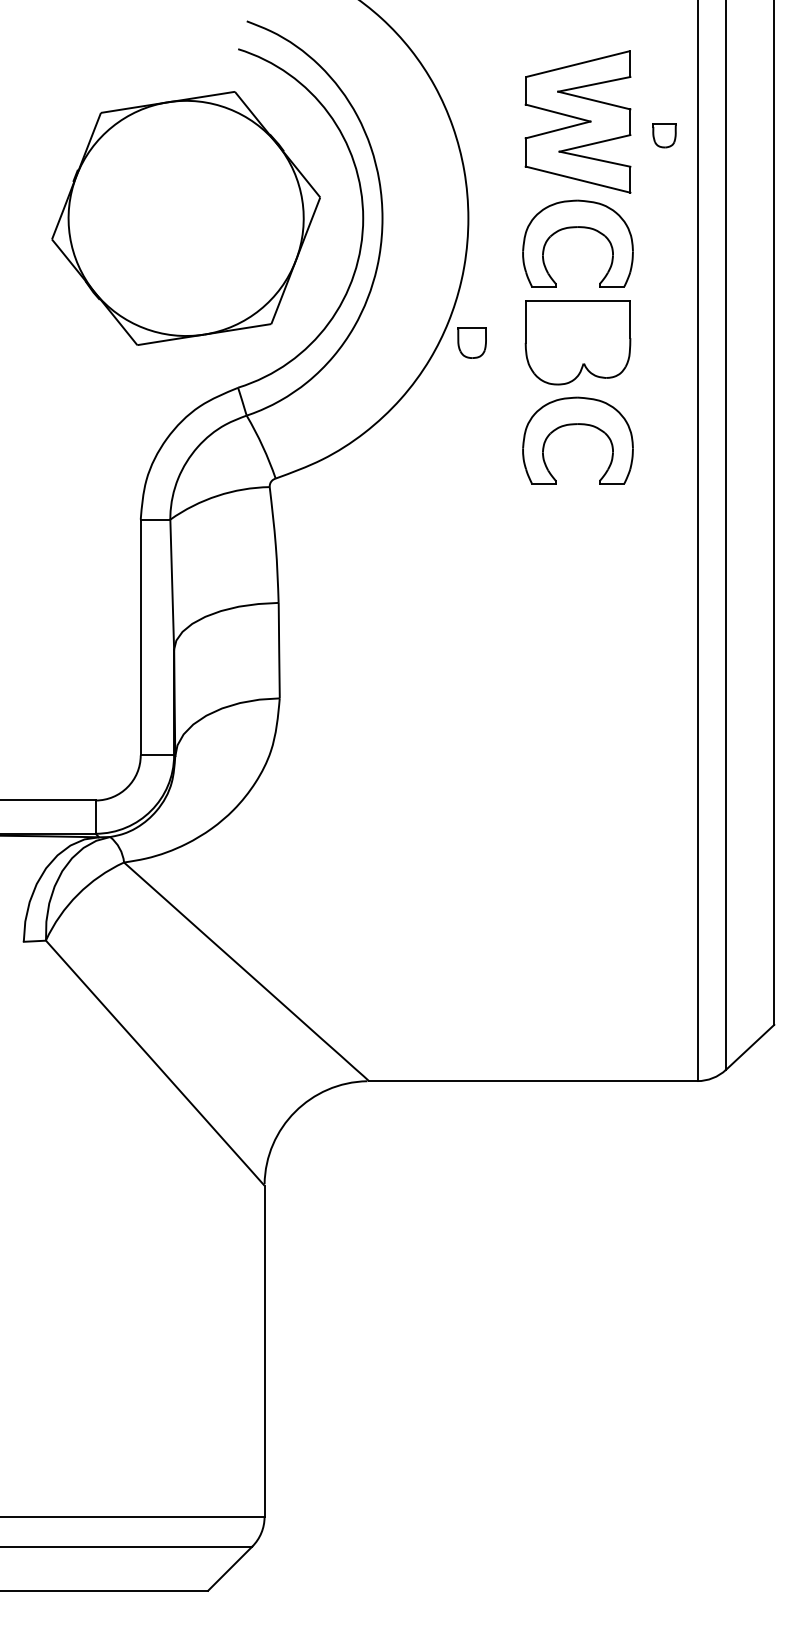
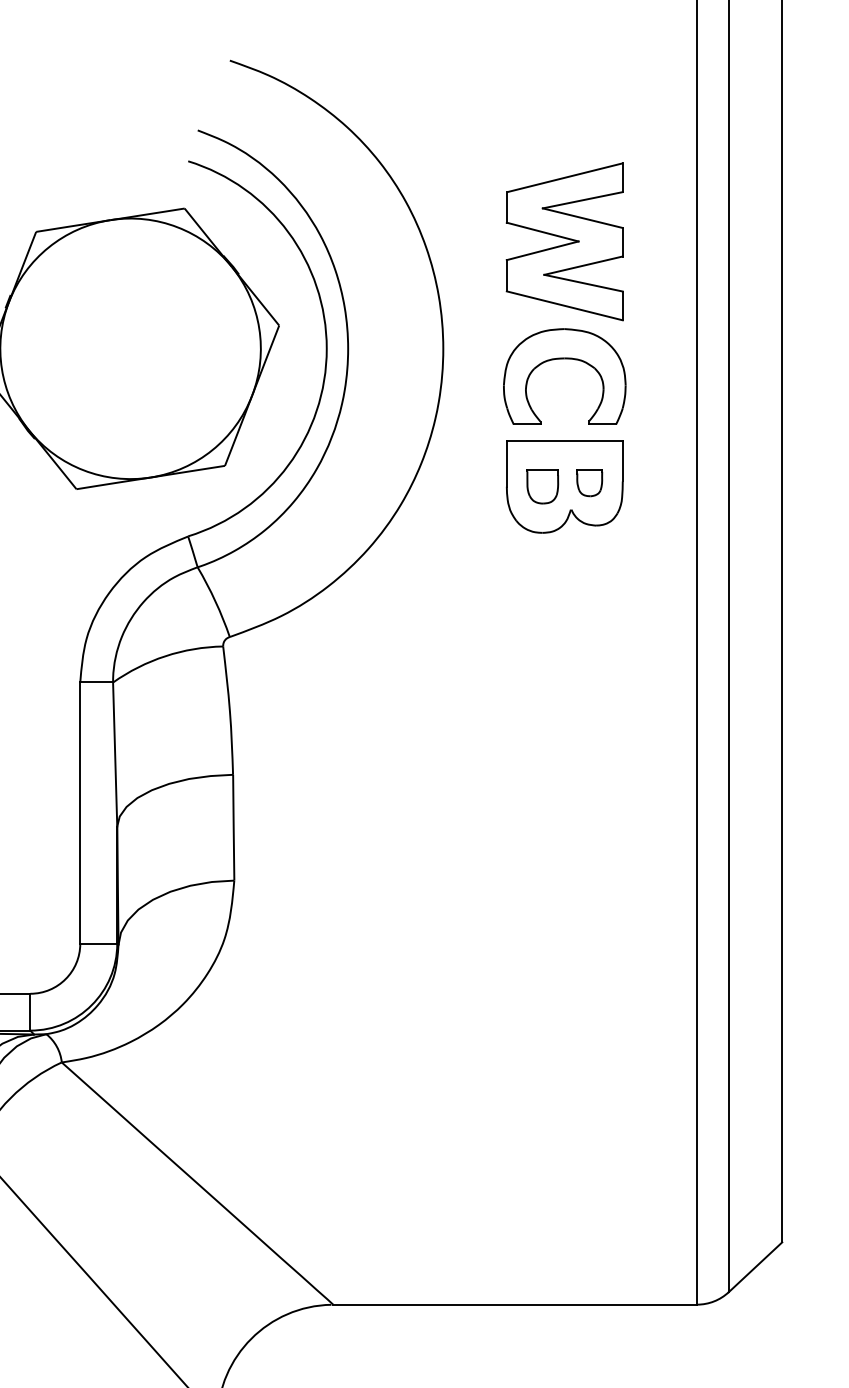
part: (664, 135) -> (589, 482), moved
part: (471, 342) -> (542, 486), moved
part: (575, 425) -> (561, 578), removed

